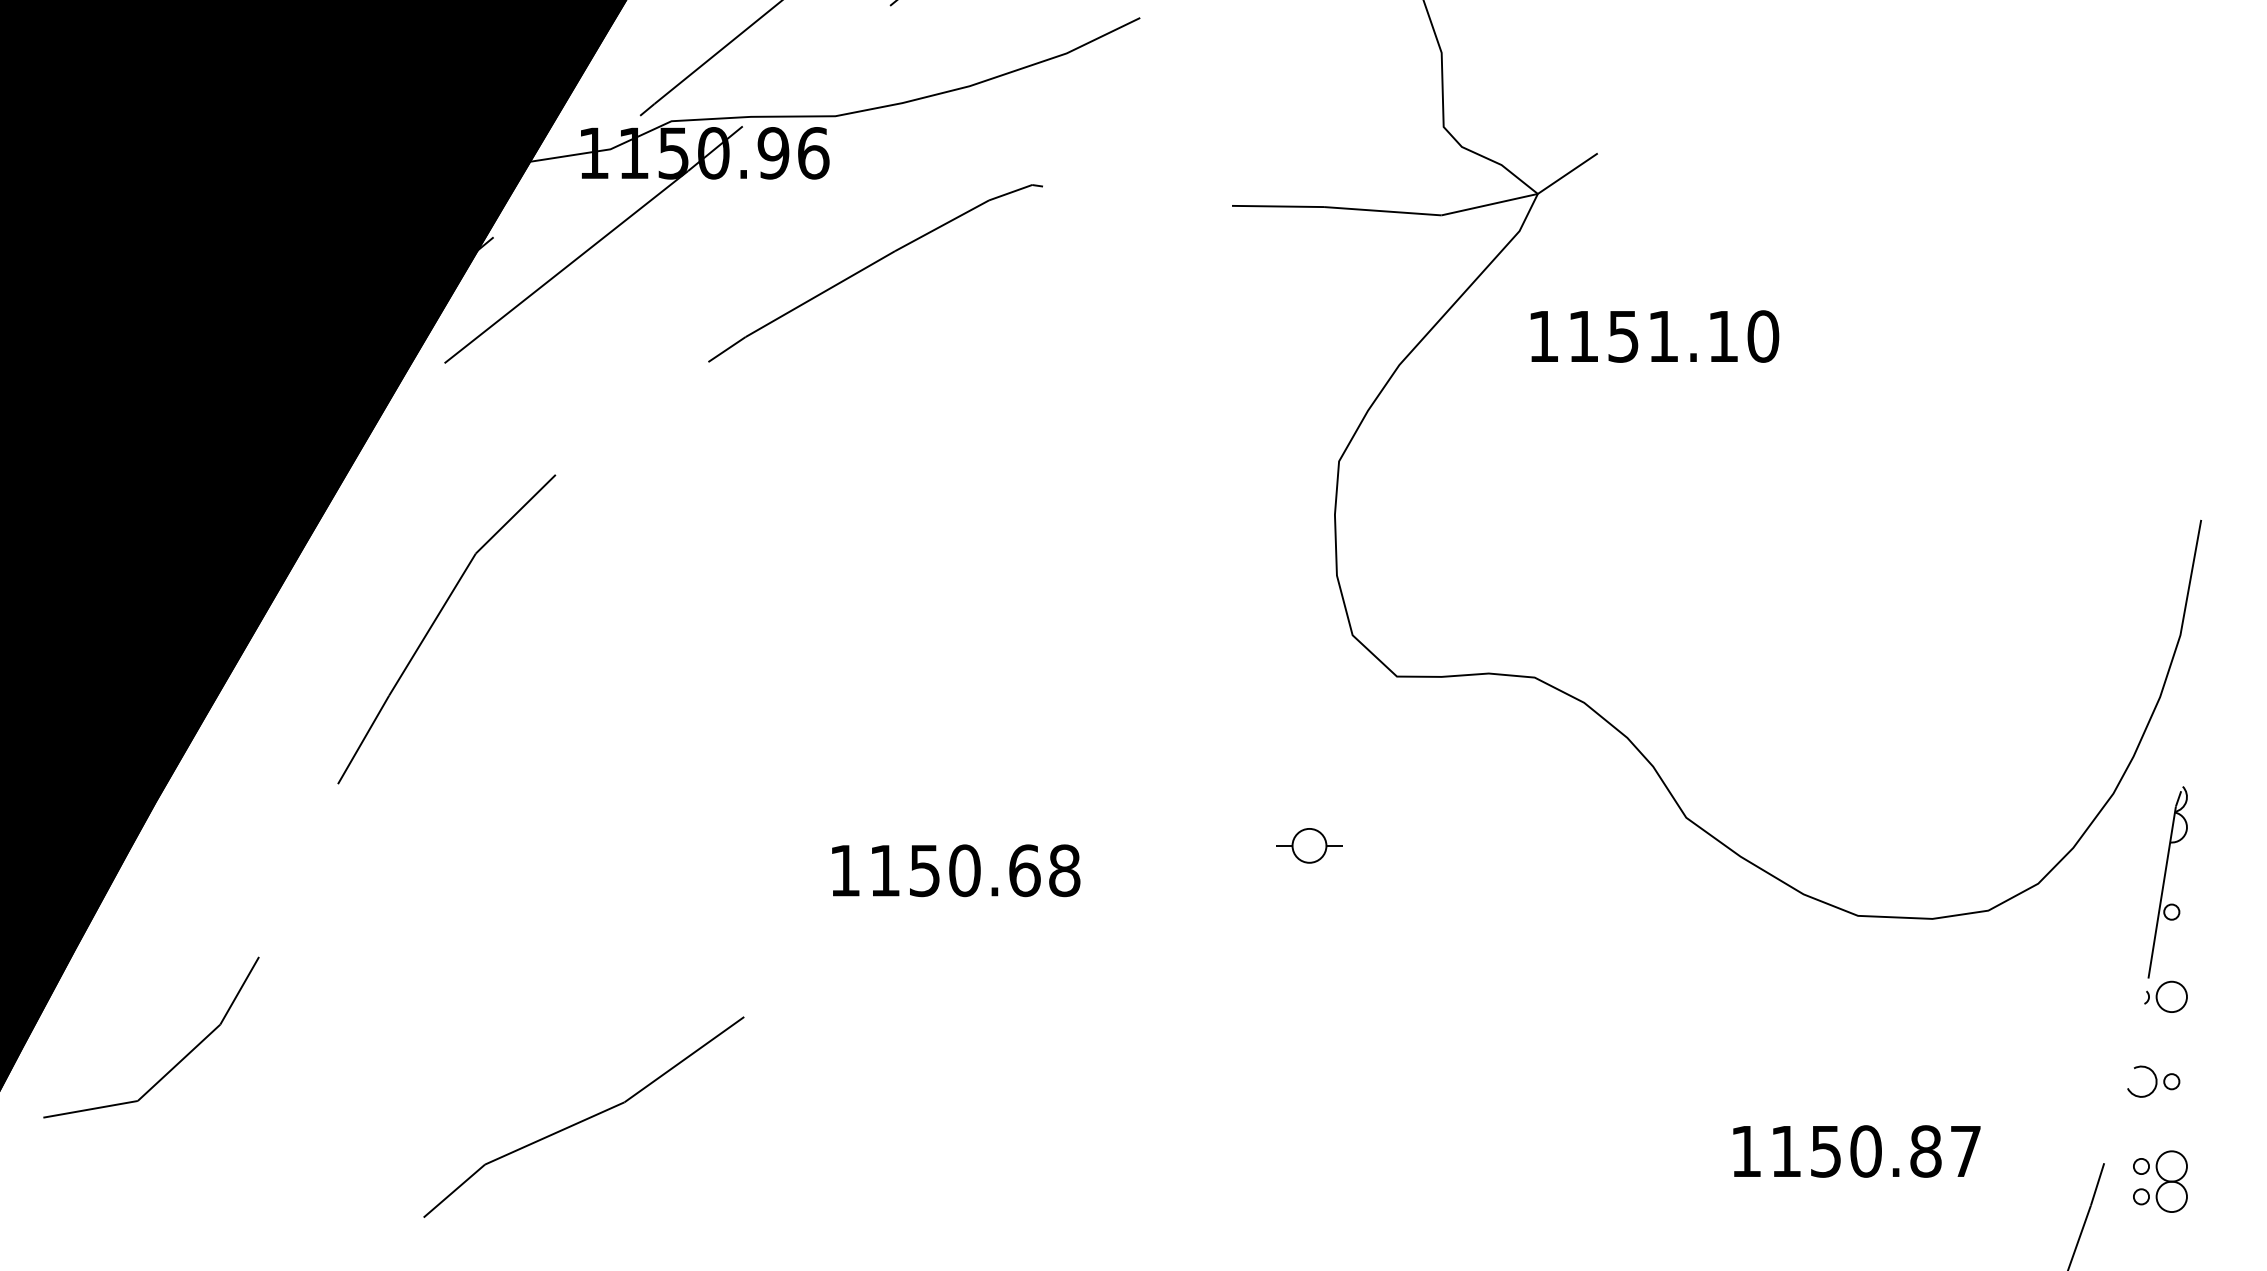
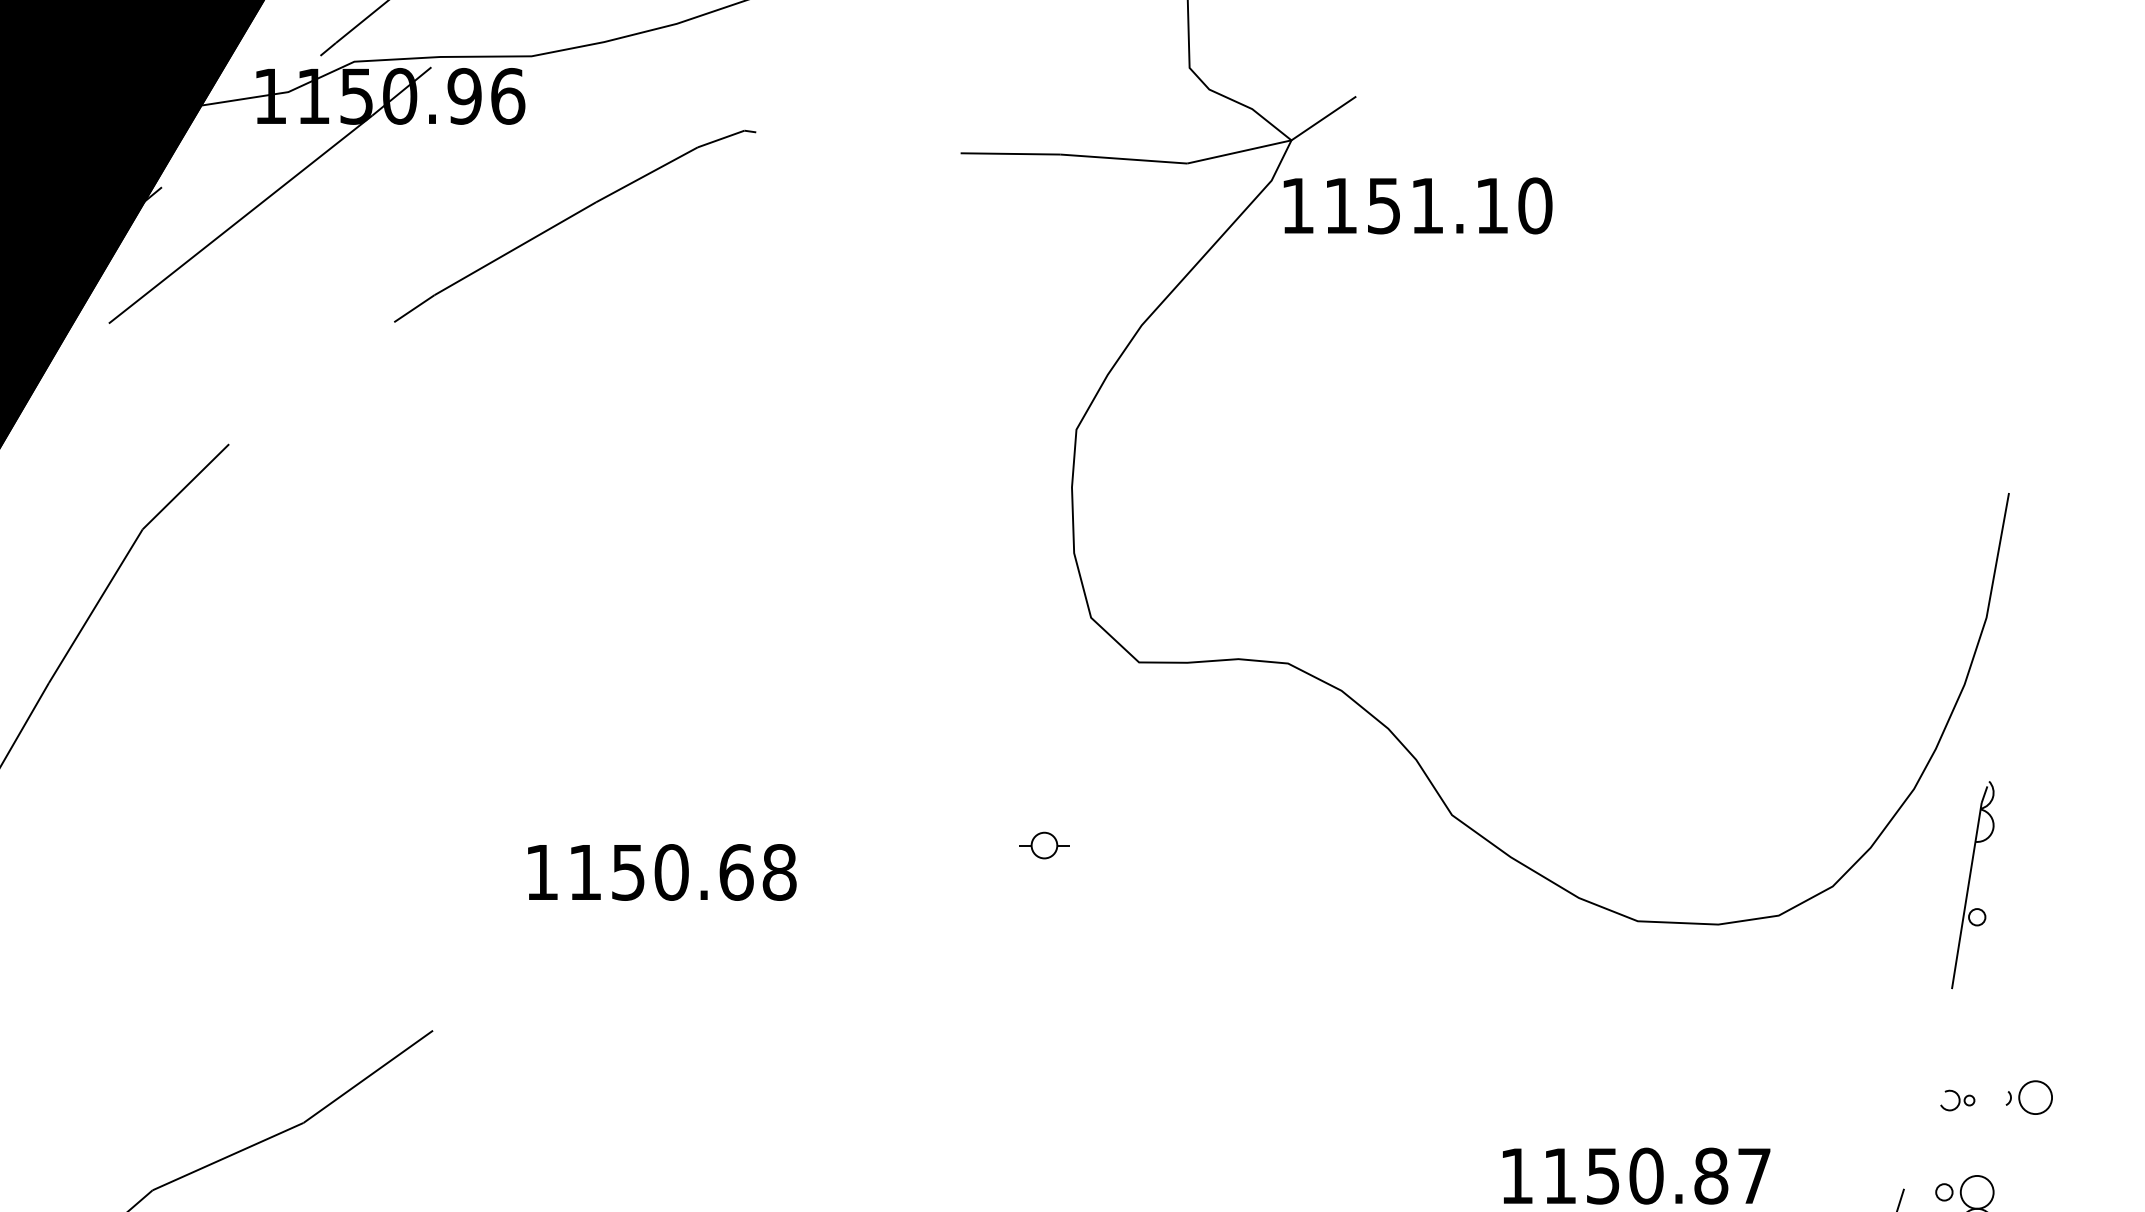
text: (1654, 336) -> (1417, 205), moved
part: (1309, 845) -> (1044, 845), size x0.7
part: (2165, 996) -> (2028, 1097), moved
part: (2153, 1081) -> (1957, 1100), size x0.6

